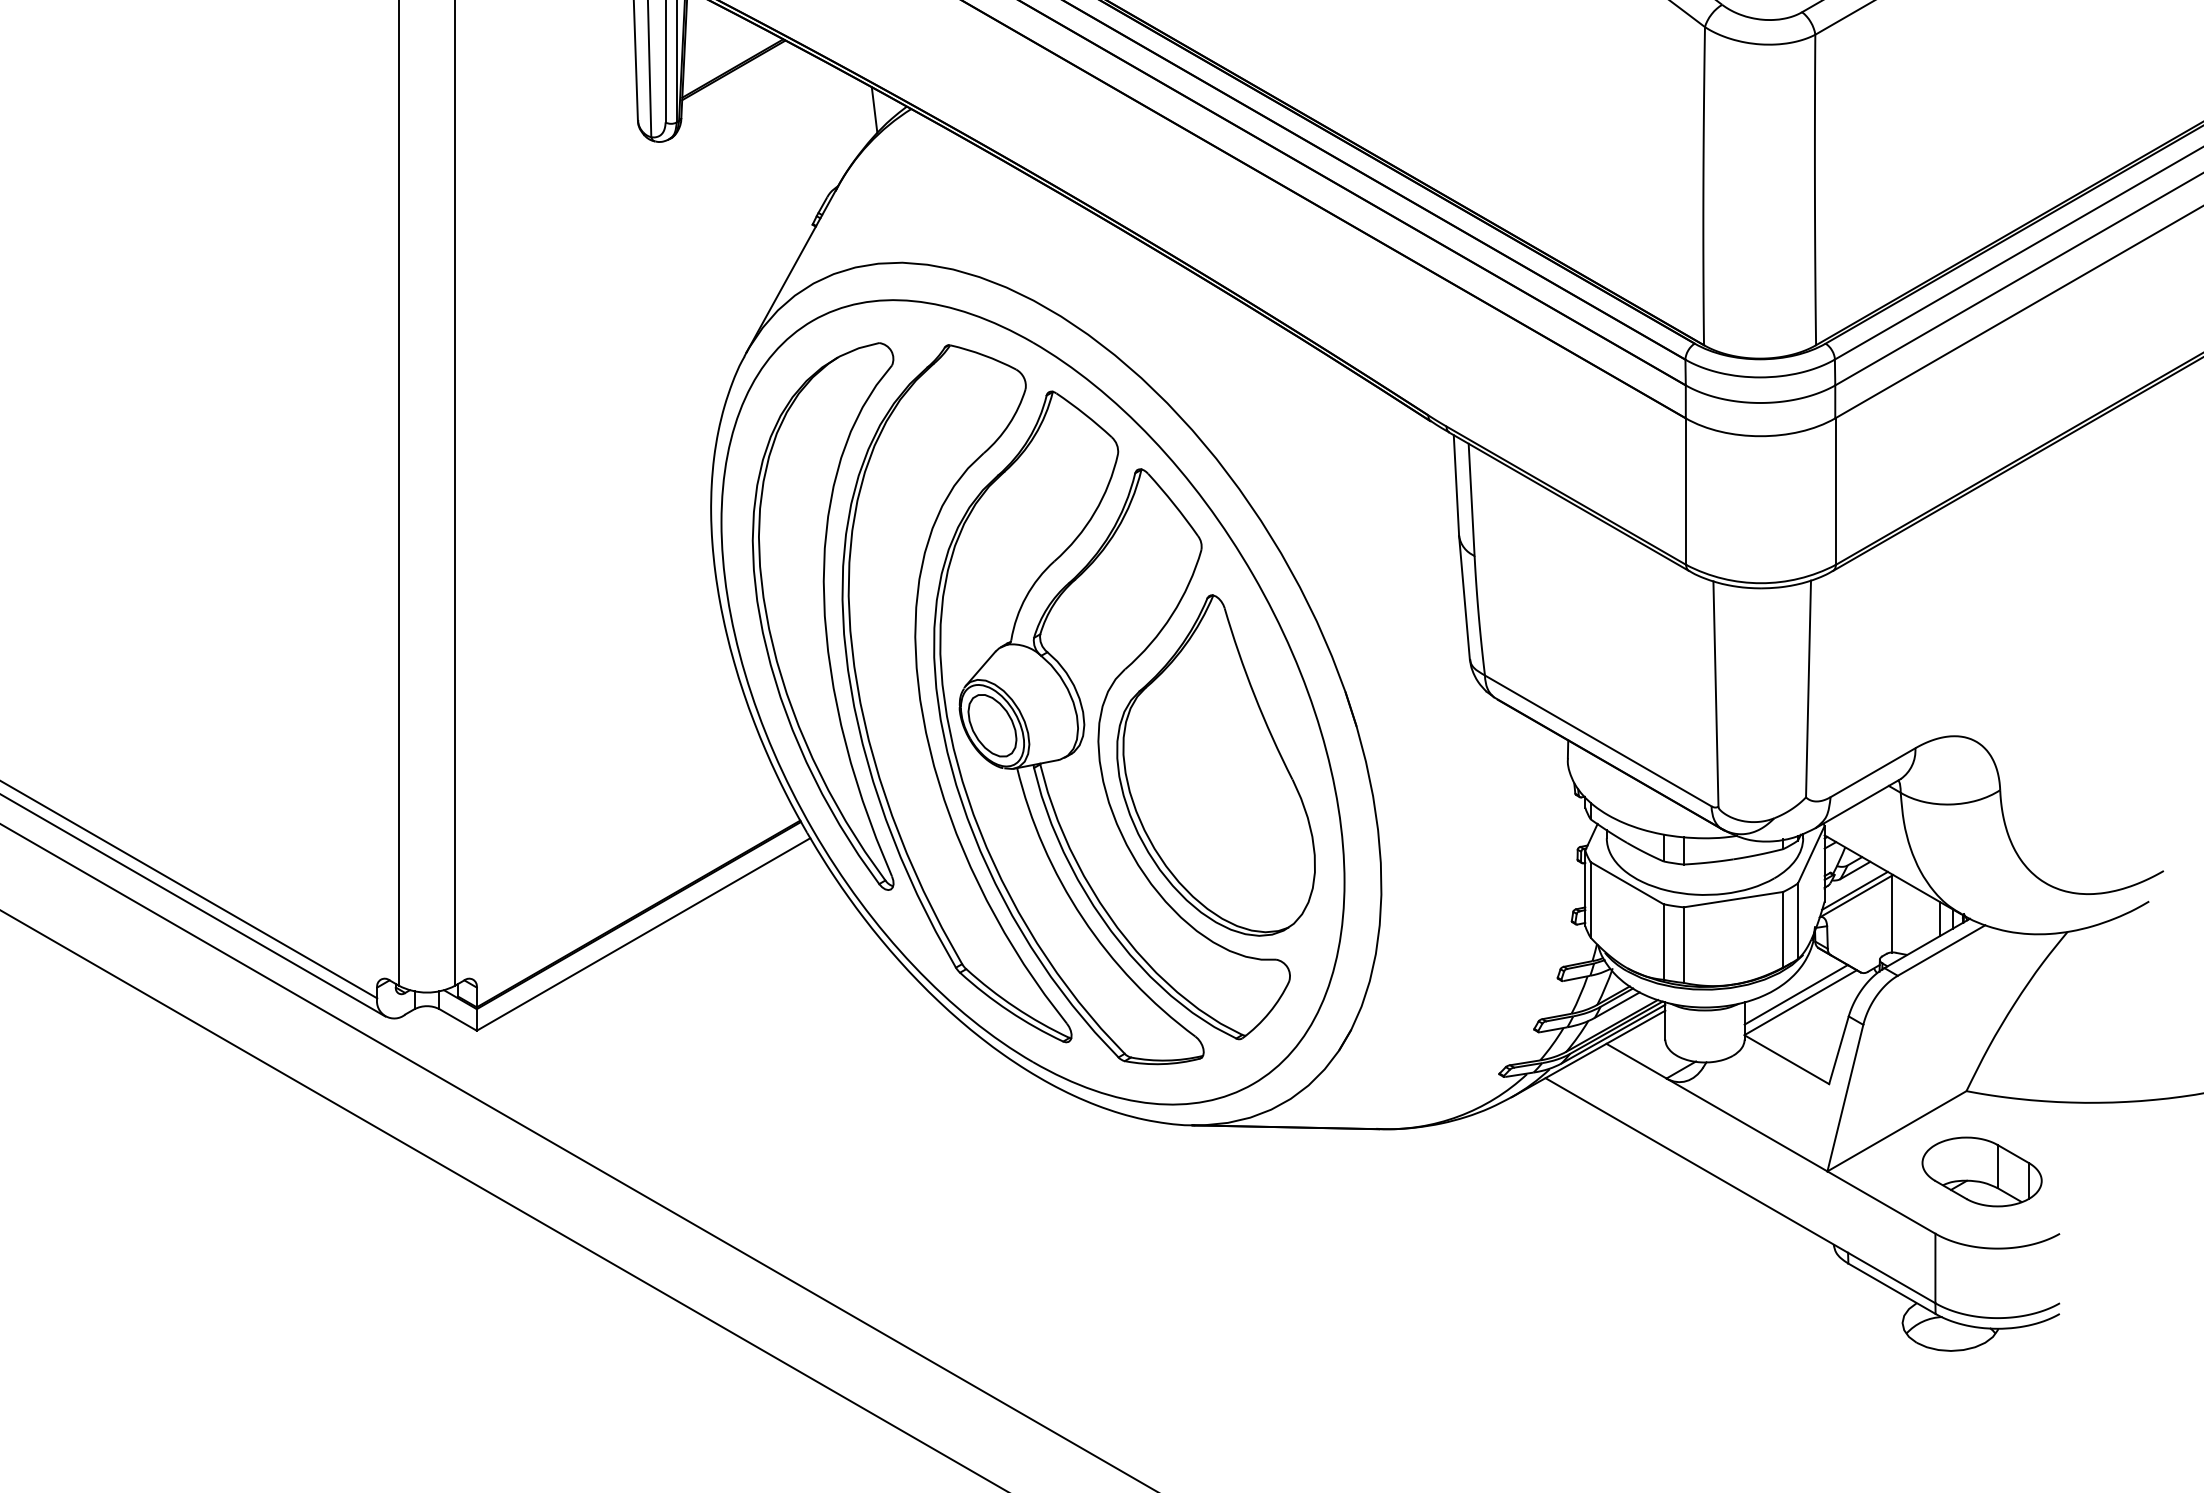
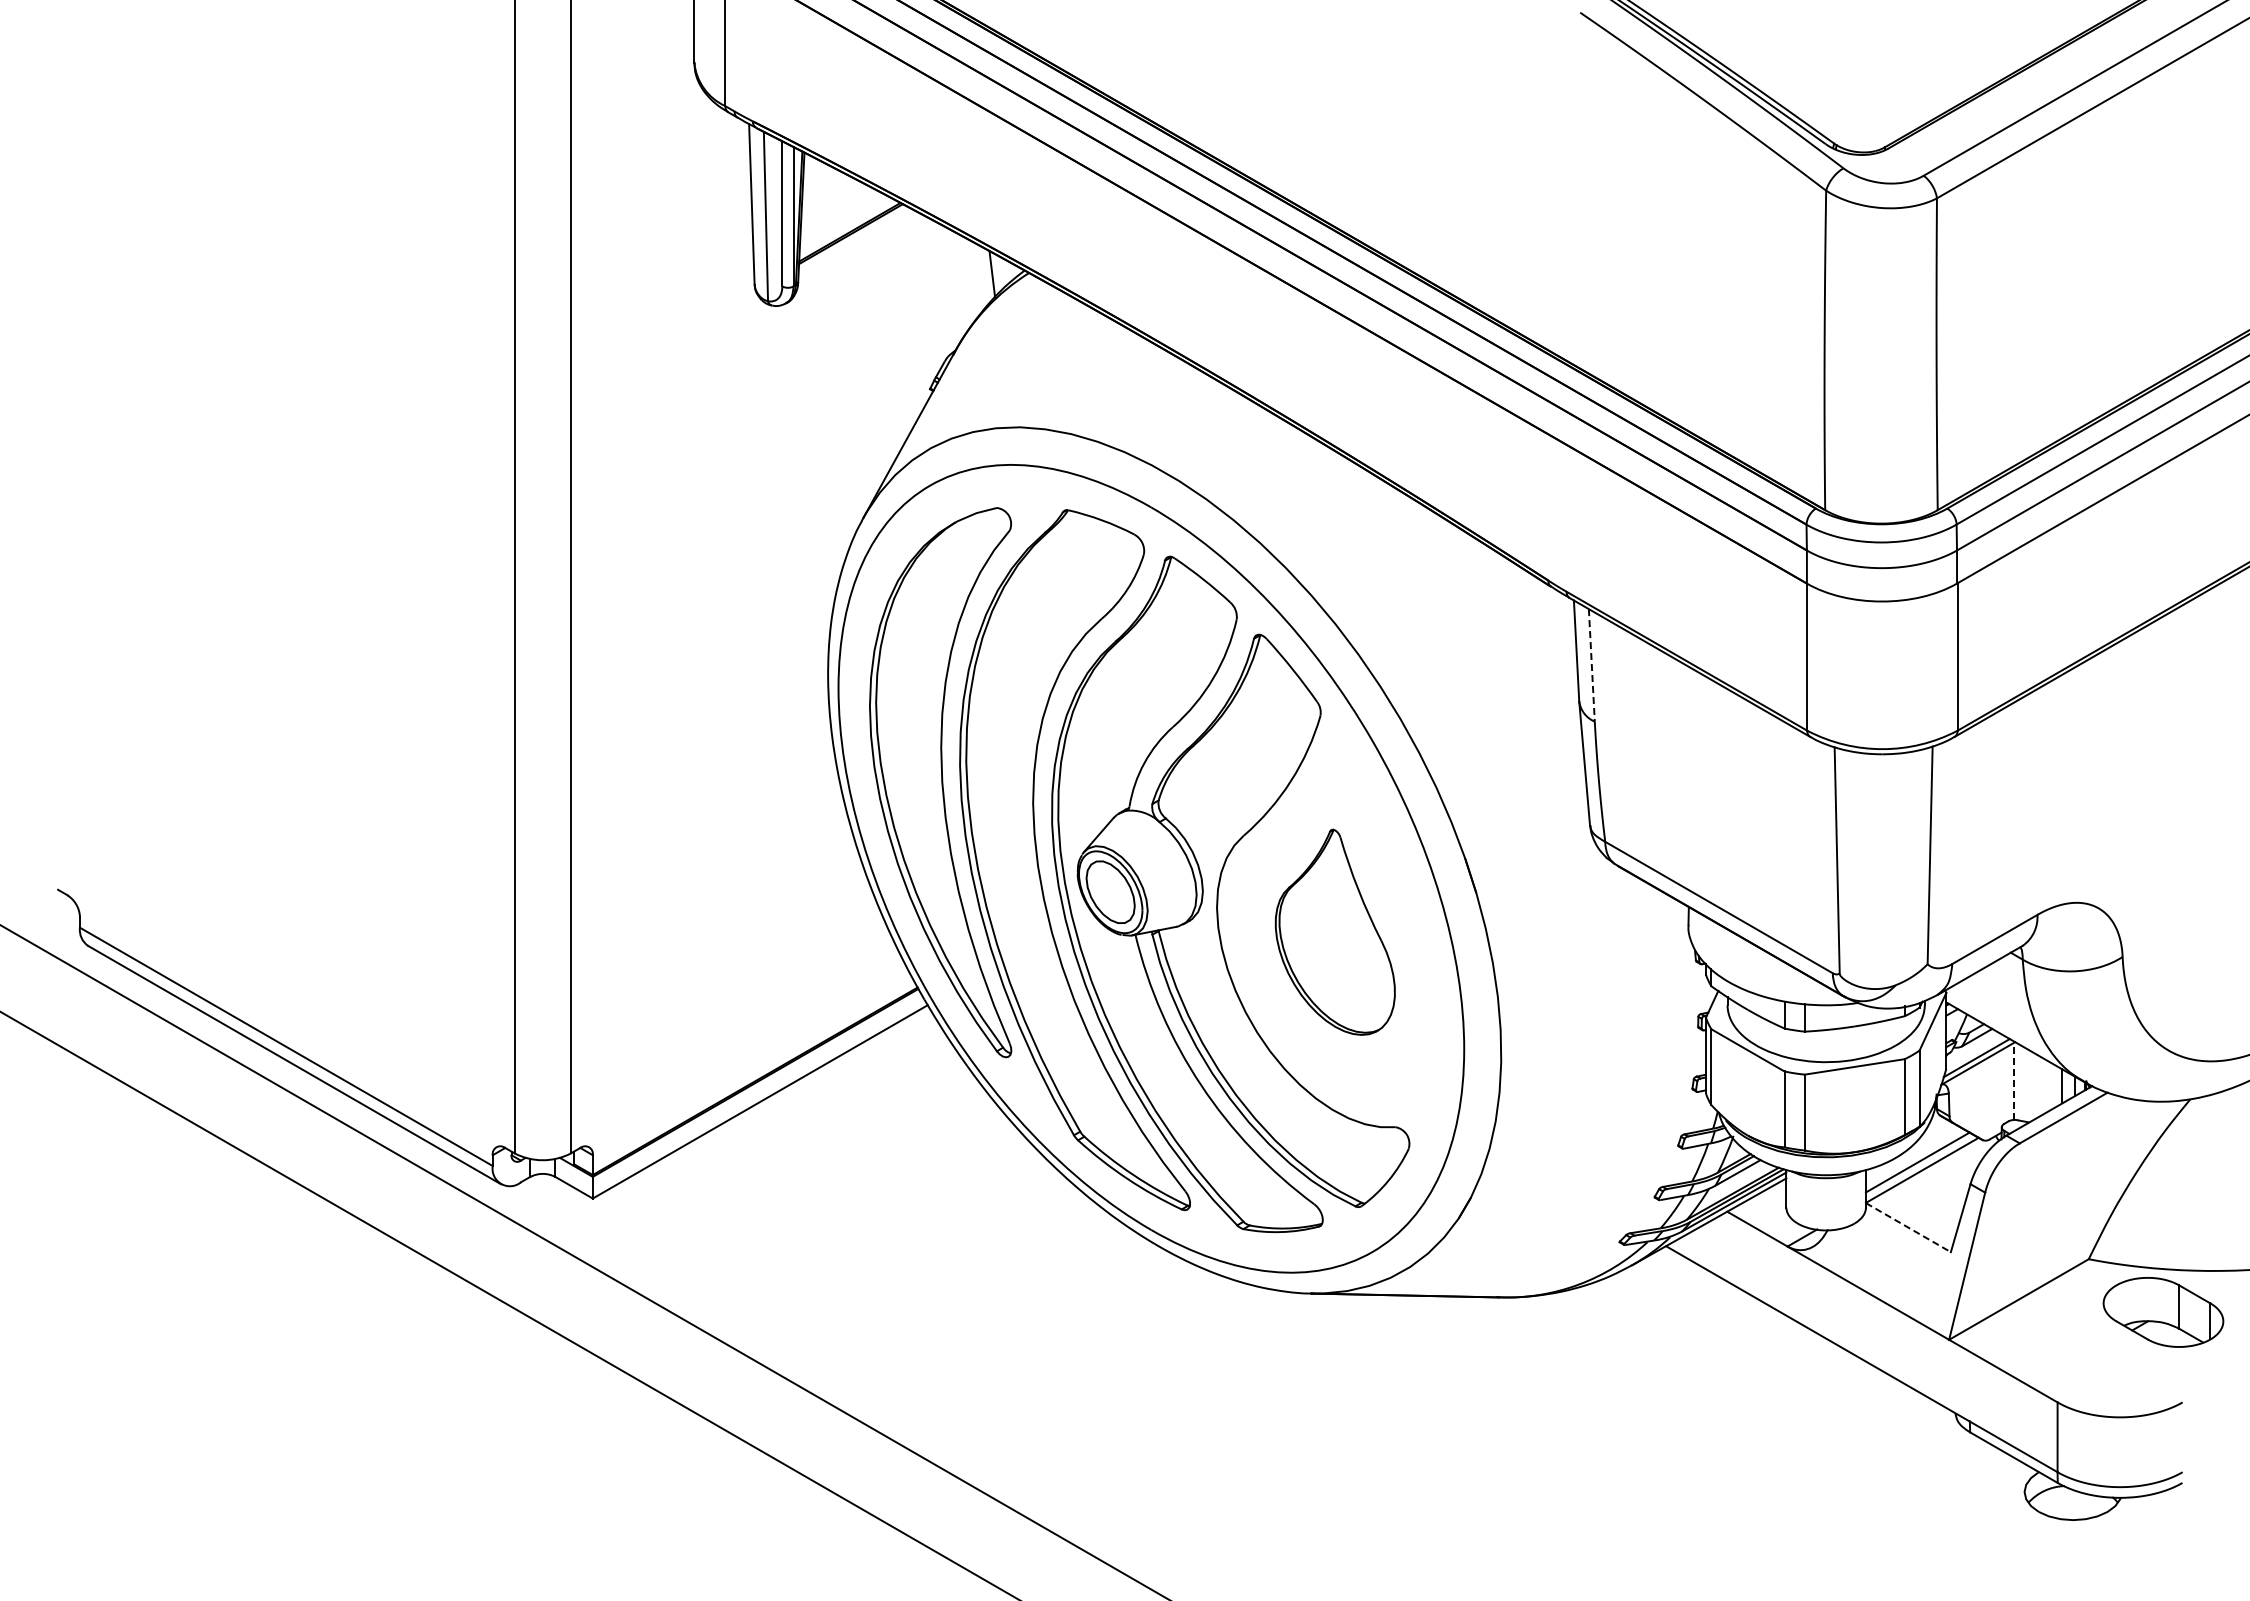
line: (1471, 499) -> (1591, 665), solid -> dashed
part: (1216, 765) -> (1335, 932), size x0.6
line: (1891, 914) -> (2013, 1081), solid -> dashed
line: (1786, 1059) -> (1908, 1227), solid -> dashed
part: (1982, 1172) -> (2163, 1312), moved

